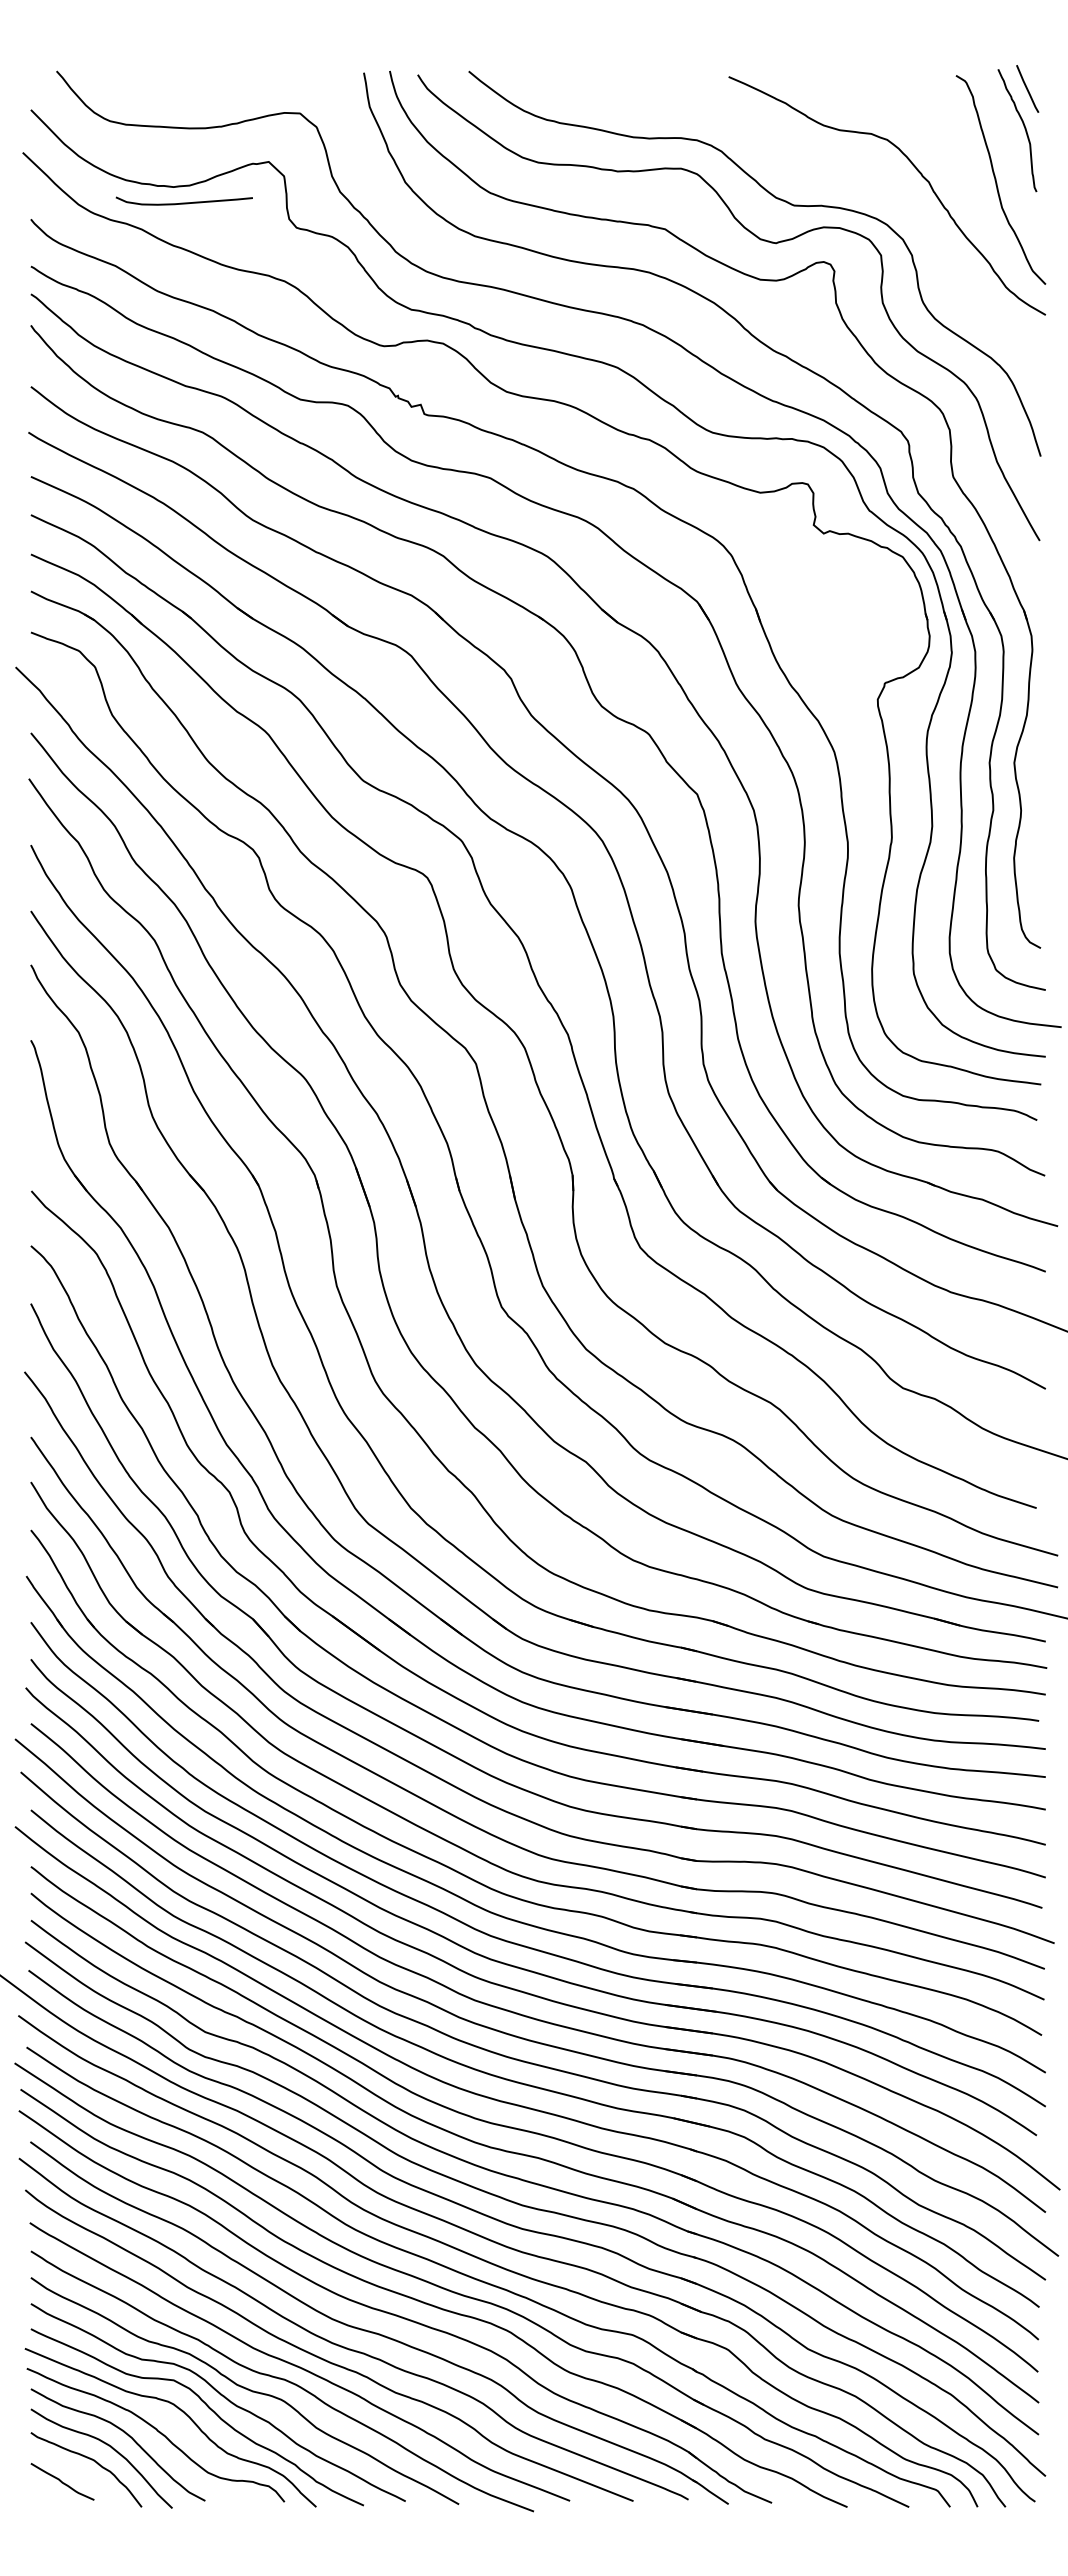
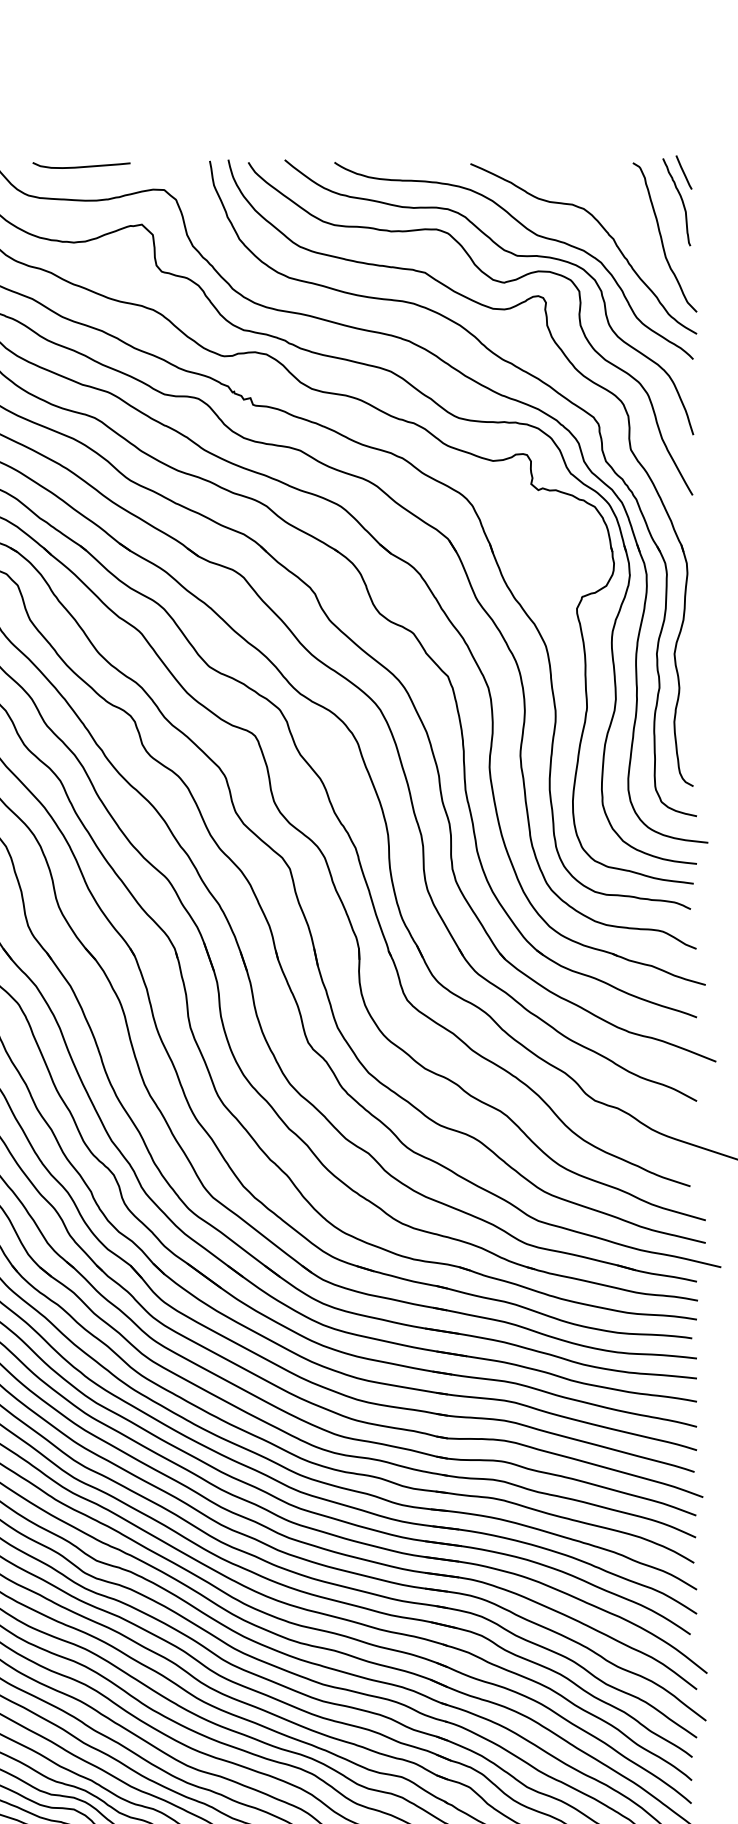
curve: (811, 171) -> (529, 231), added
curve: (183, 202) -> (80, 166), moved

